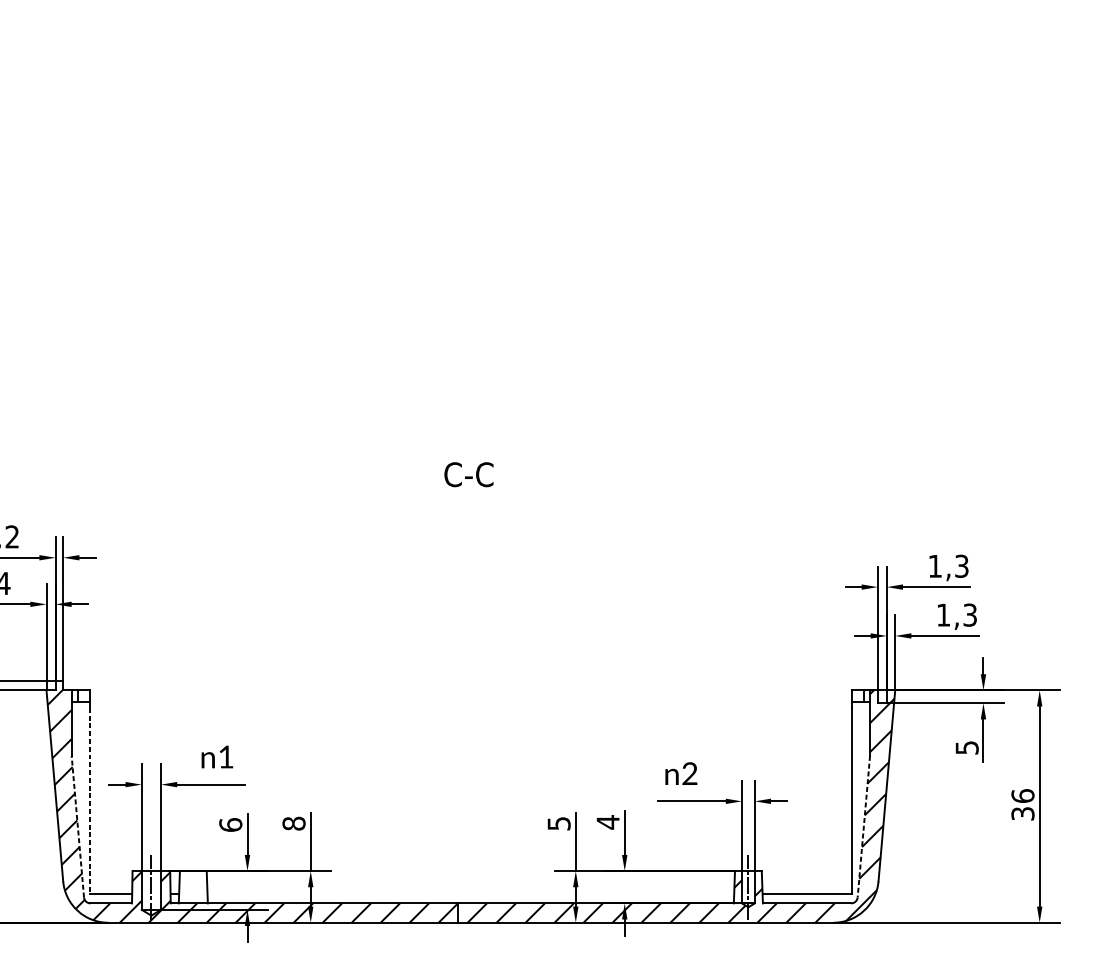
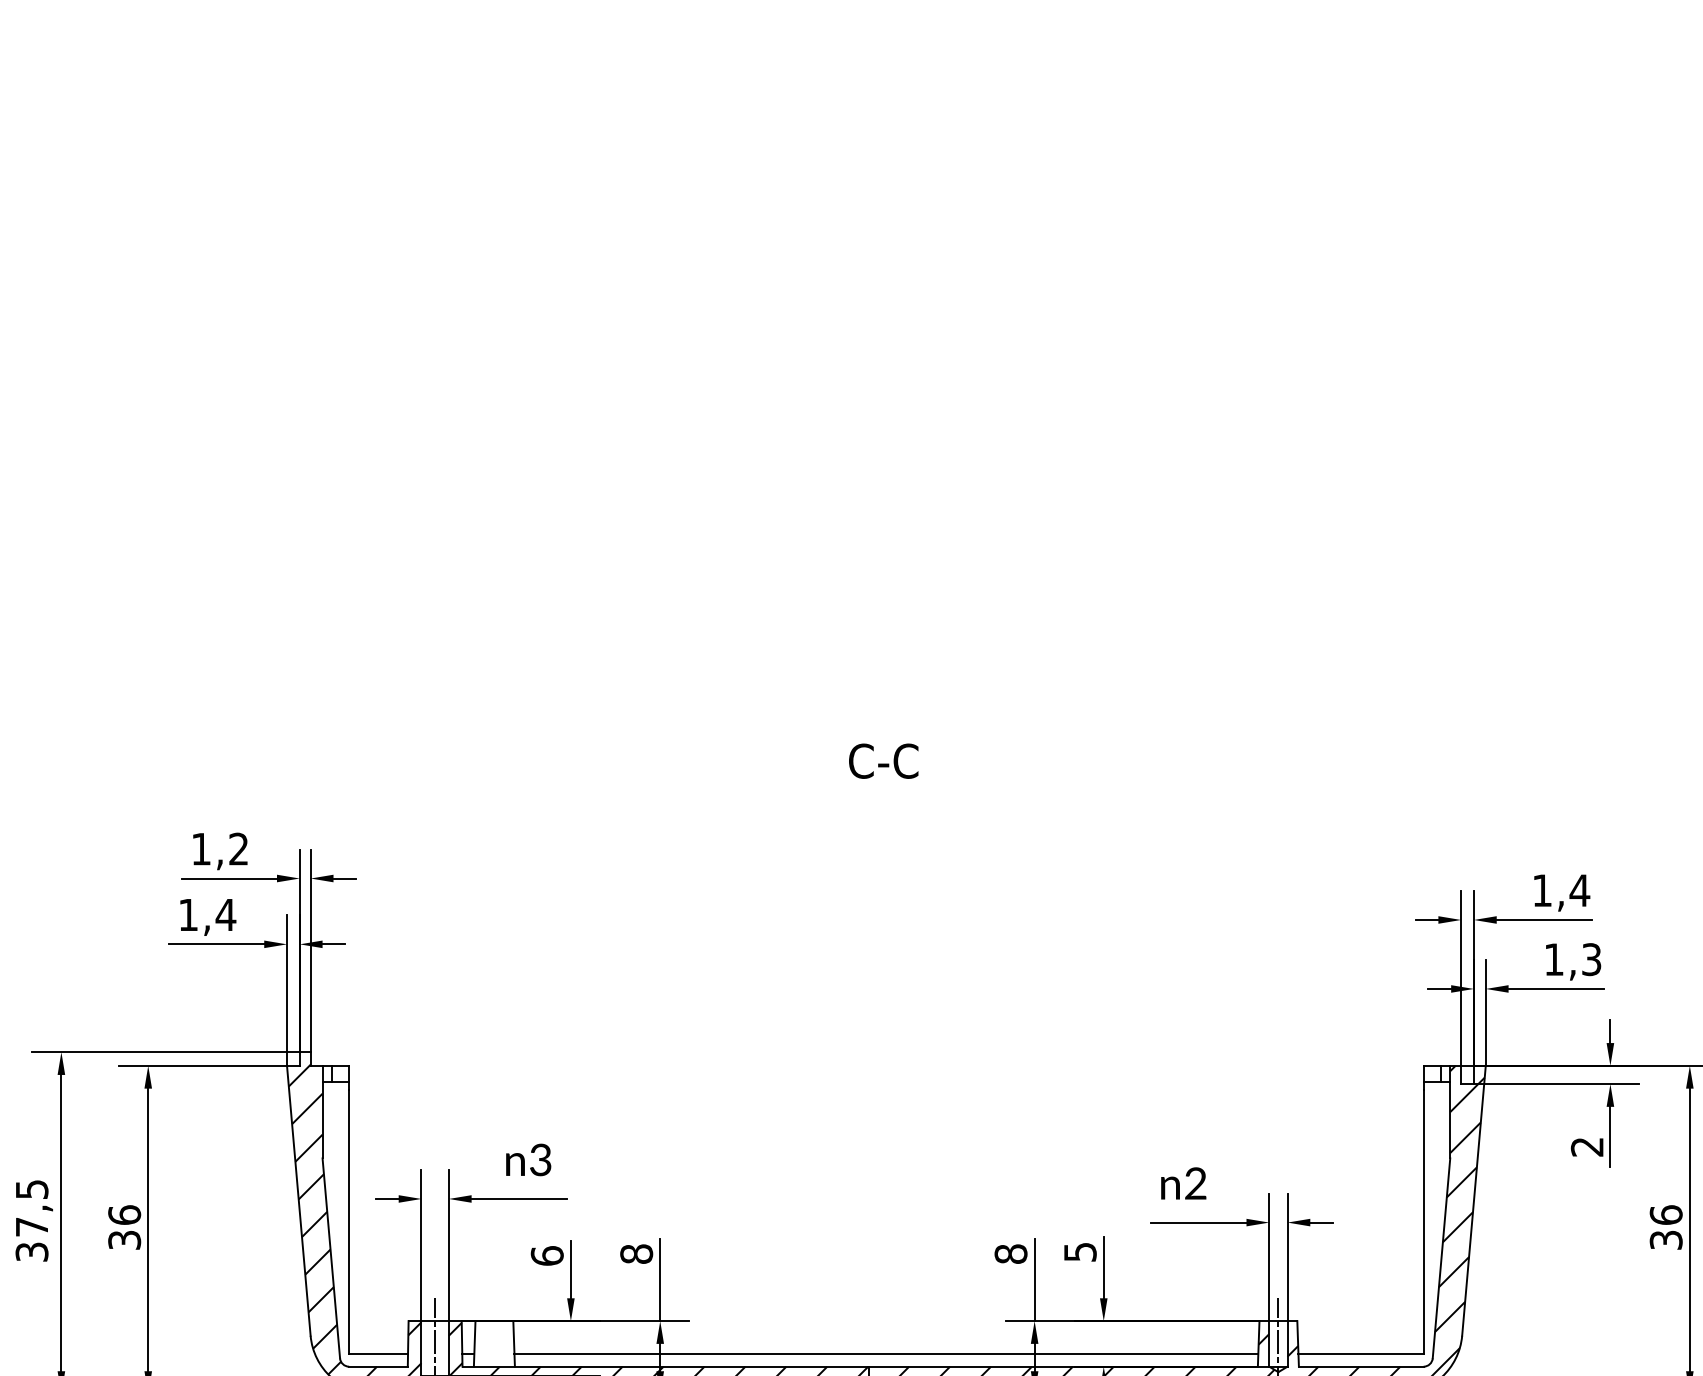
text: (961, 566) -> (1579, 890), 1,3 -> 1,4
text: (966, 748) -> (1586, 1147), 5 -> 2
text: (225, 756) -> (540, 1159), 1 -> 3
line: (90, 801) -> (348, 1222), dashed -> solid
text: (608, 821) -> (1080, 1251), 4 -> 5
text: (558, 823) -> (1010, 1253), 5 -> 8
line: (77, 826) -> (331, 1257), dashed -> solid
line: (863, 826) -> (1441, 1258), dashed -> solid
line: (470, 894) -> (886, 1353), added

